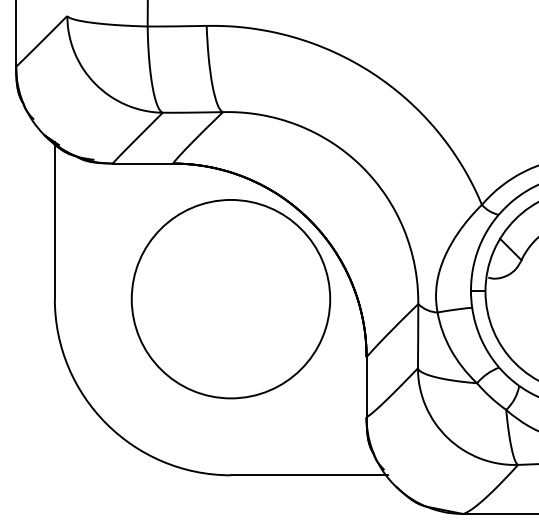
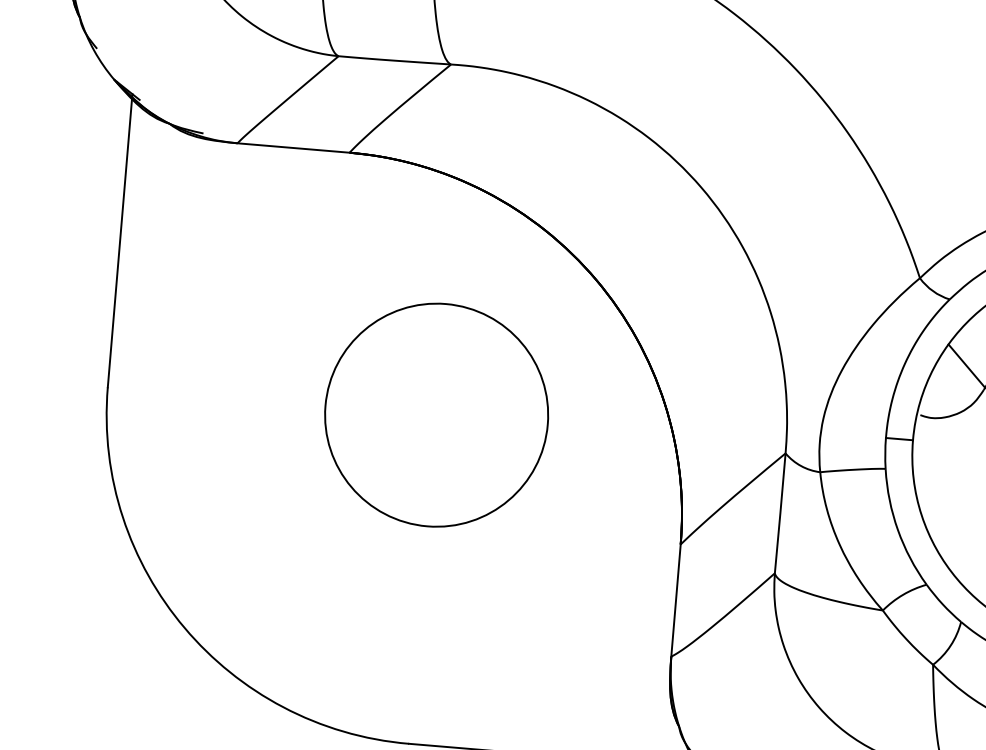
circle: (230, 299) -> (435, 415), size x0.6

